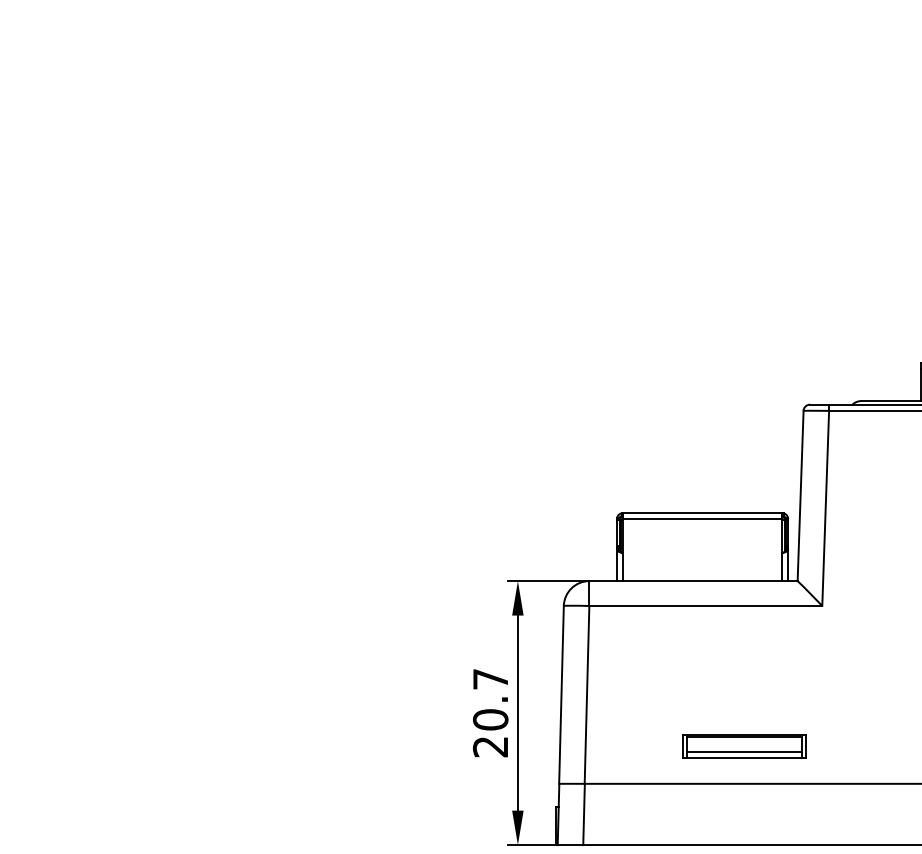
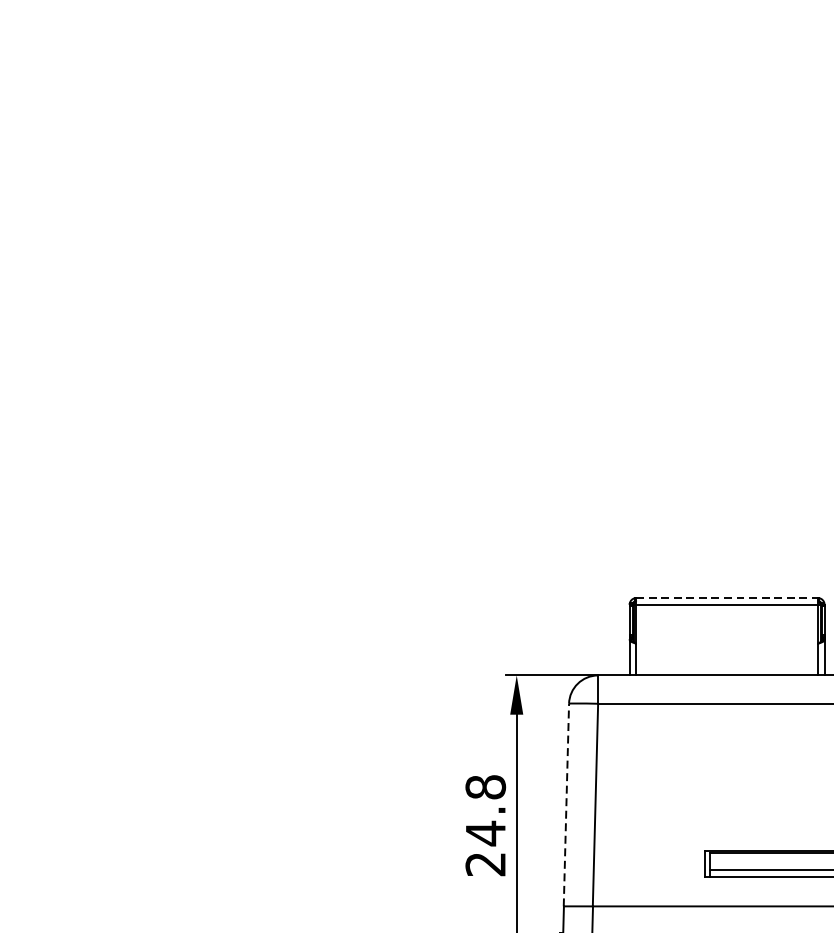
line: (702, 513) -> (727, 598), solid -> dashed
line: (561, 694) -> (566, 804), solid -> dashed
text: (490, 699) -> (485, 810), 20.7 -> 24.8

